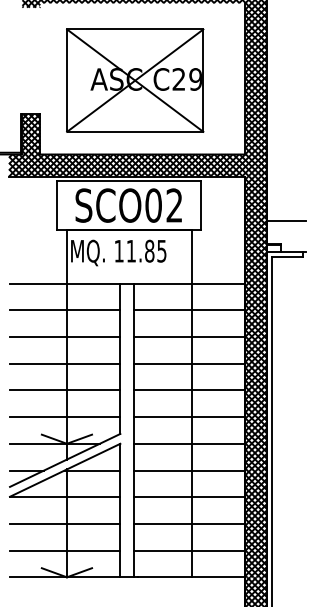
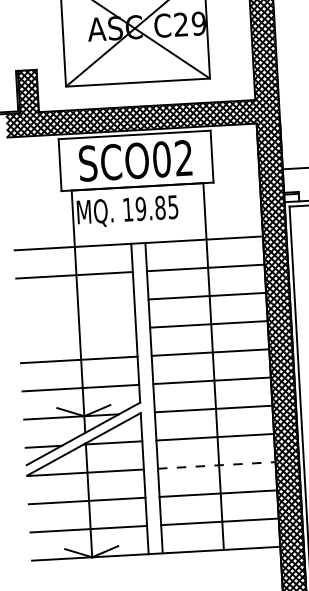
text: (131, 250) -> (141, 208), 11.85 -> 19.85
line: (65, 336) -> (76, 302), removed
line: (65, 363) -> (78, 331), removed
line: (189, 497) -> (216, 465), solid -> dashed

